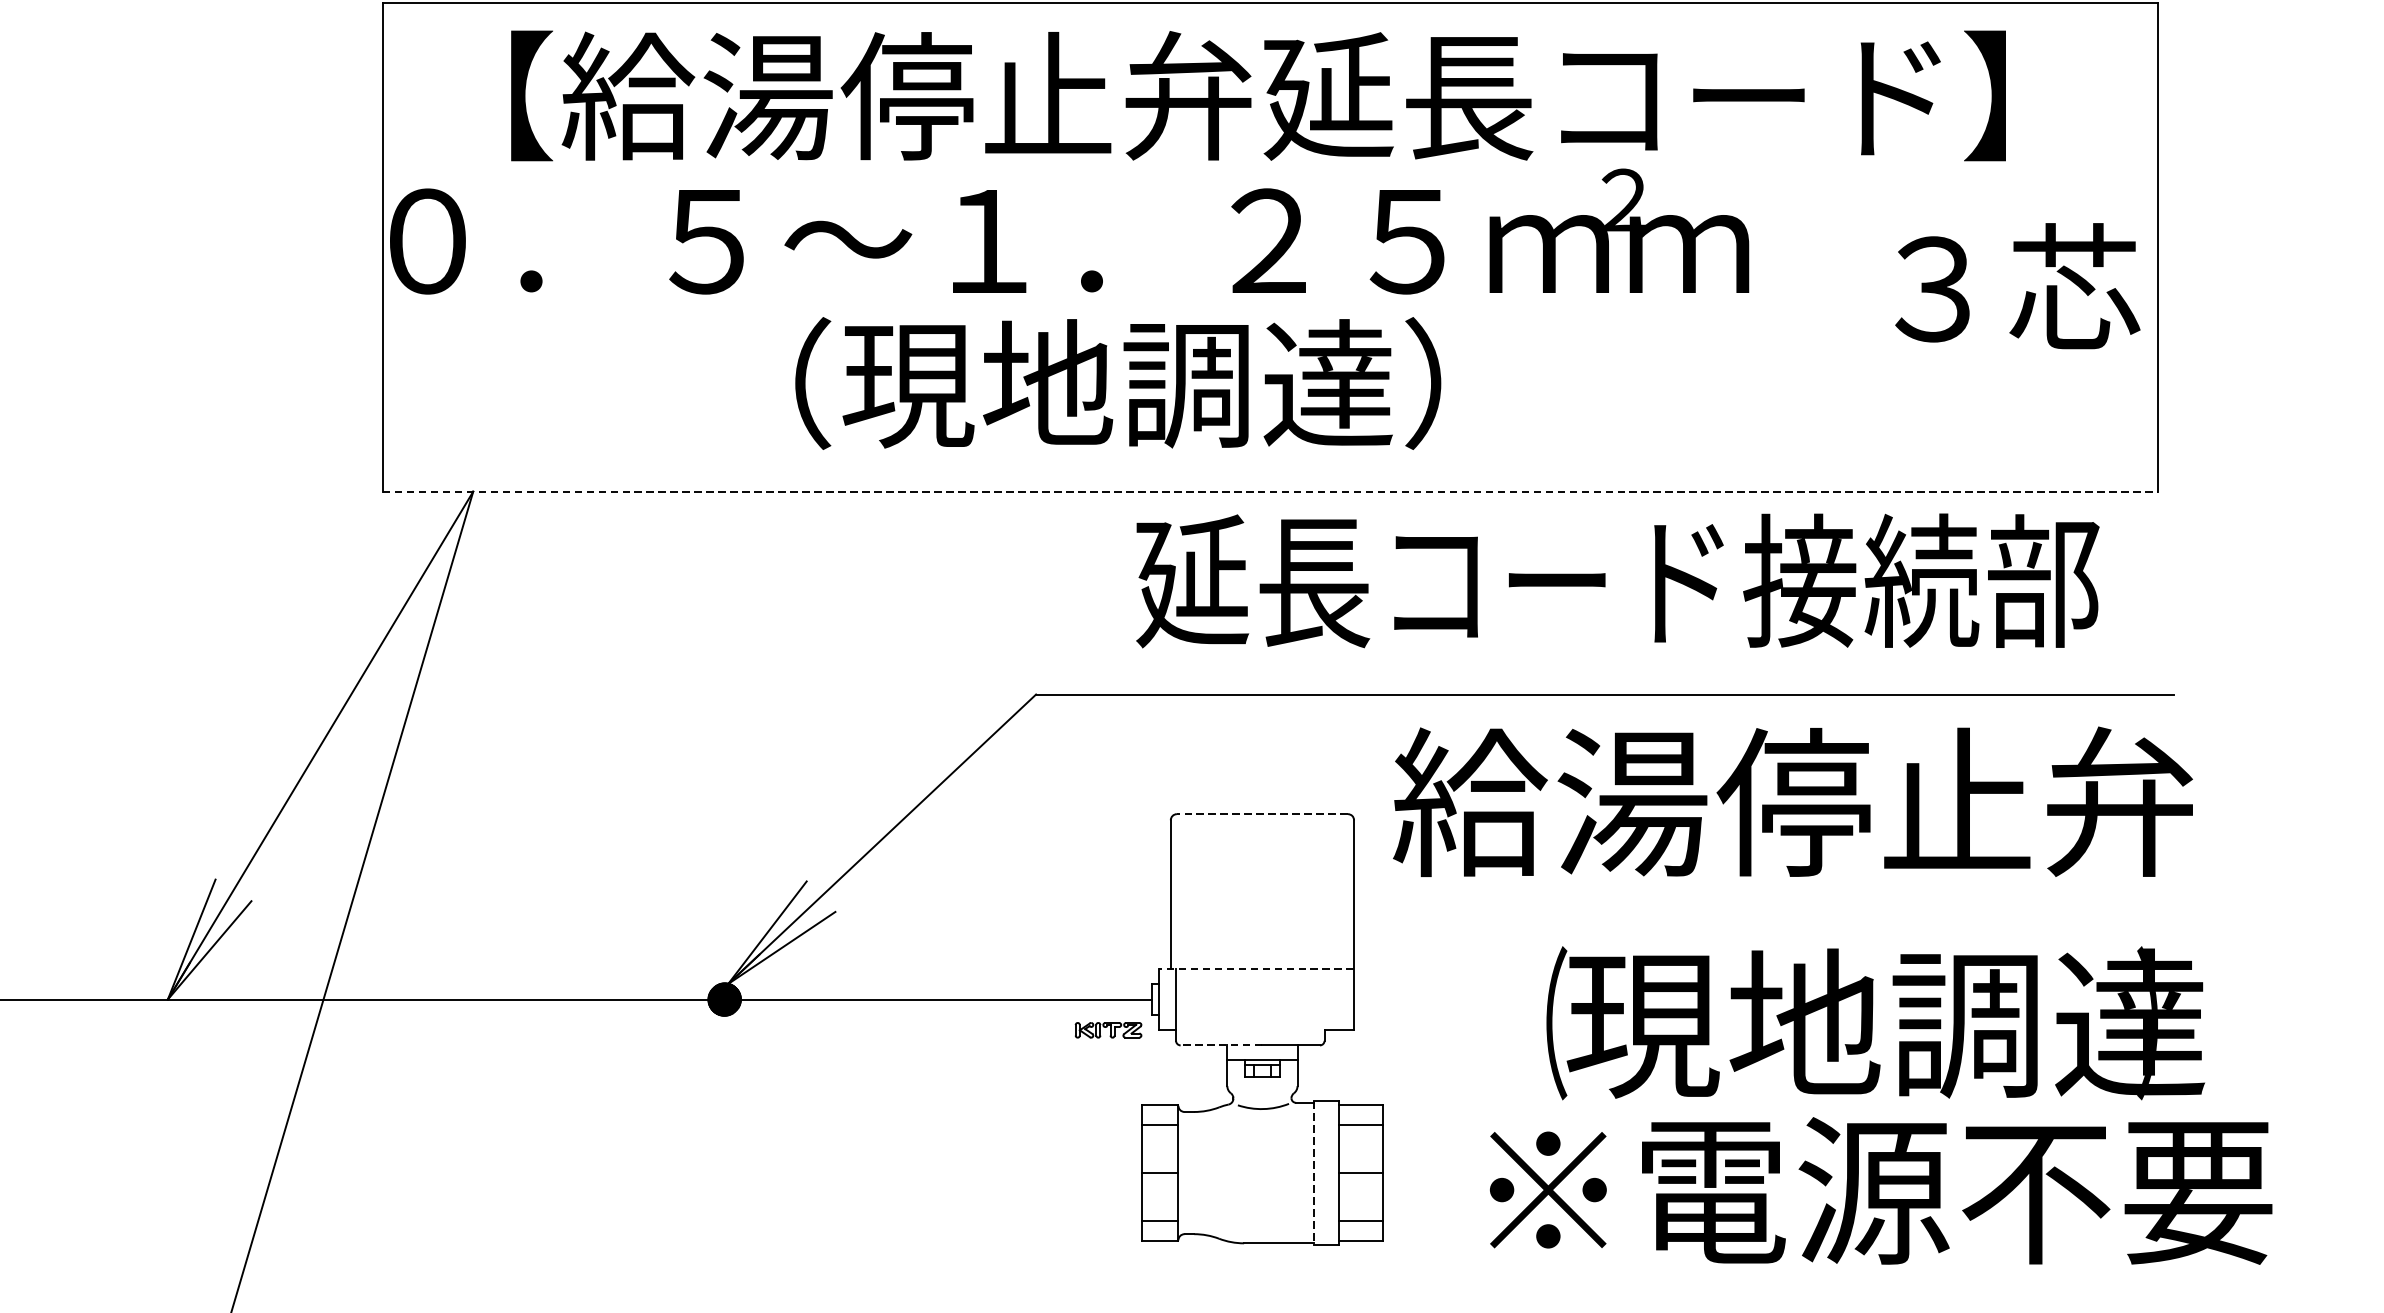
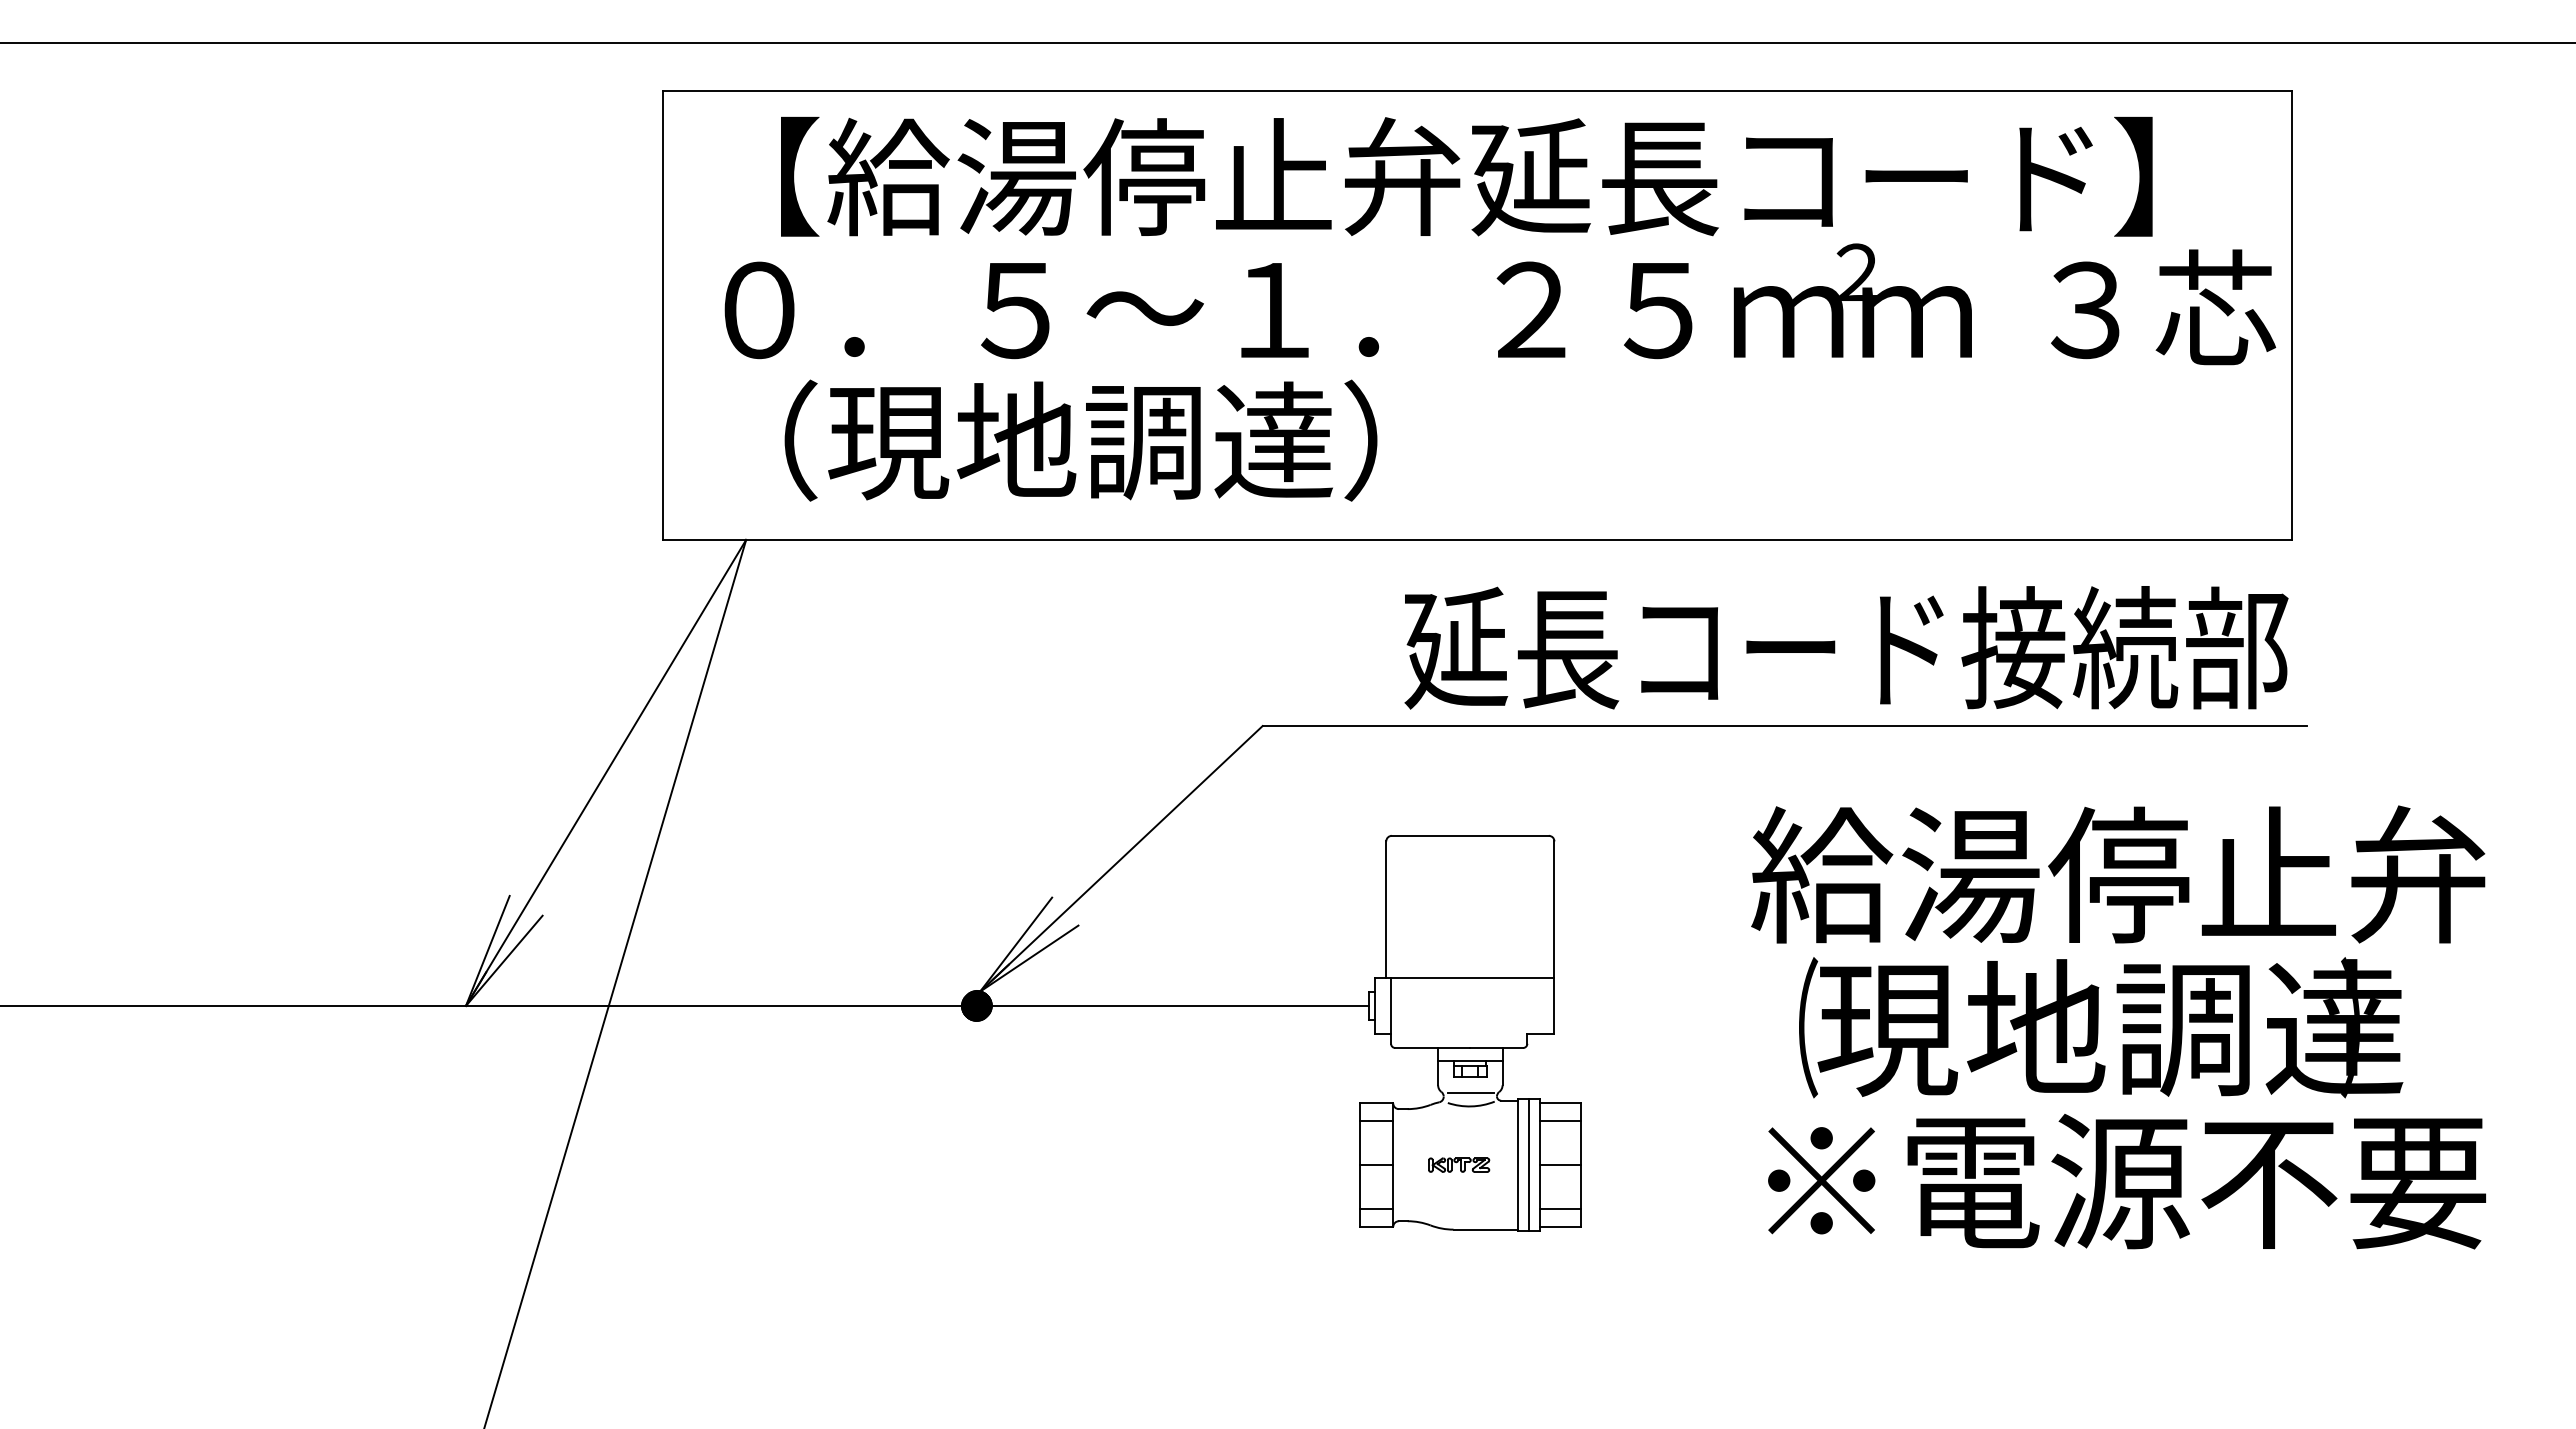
text: (1068, 231) -> (1347, 301), moved
text: (2017, 286) -> (2163, 307), moved
text: (1117, 383) -> (1080, 440), moved
line: (1270, 492) -> (1477, 540), dashed -> solid
text: (1617, 580) -> (1846, 647), moved
text: (1793, 801) -> (2118, 874), moved
line: (1261, 813) -> (1469, 835), dashed -> solid
line: (1256, 968) -> (1464, 977), dashed -> solid
text: (1876, 1023) -> (2101, 1027), moved
part: (1108, 1029) -> (1459, 1164), moved
line: (1221, 1045) -> (1432, 1048), dashed -> solid
line: (1262, 1094) -> (1470, 1093), added
line: (1314, 1173) -> (1518, 1165), dashed -> solid
line: (1326, 1173) -> (1529, 1165), added
text: (1880, 1190) -> (2126, 1181), moved

